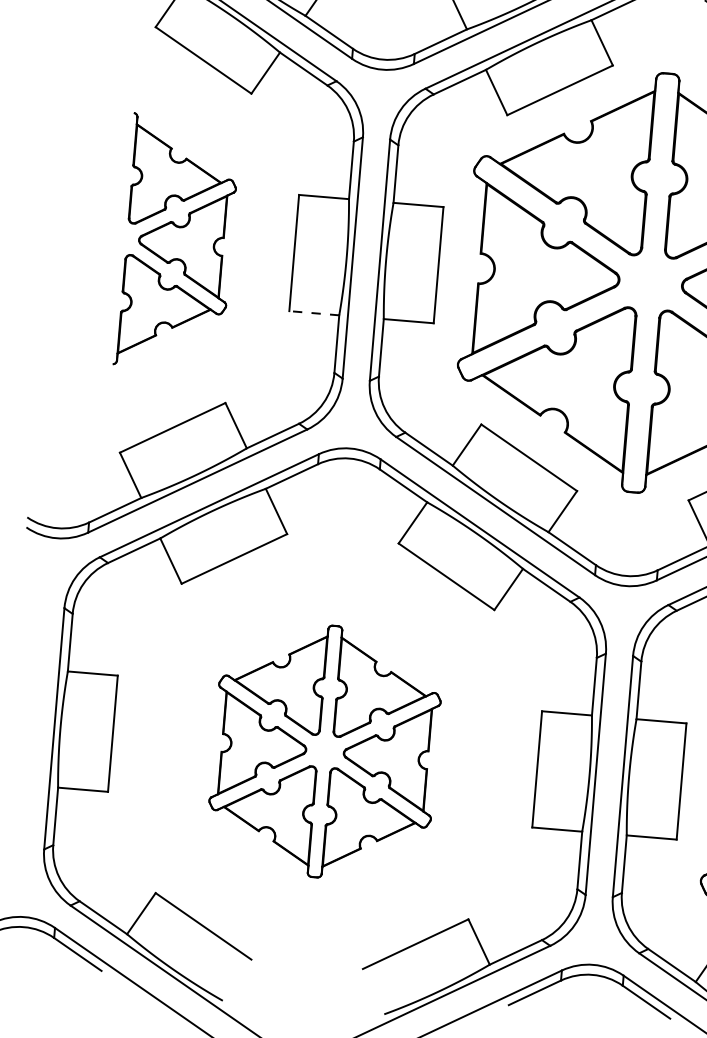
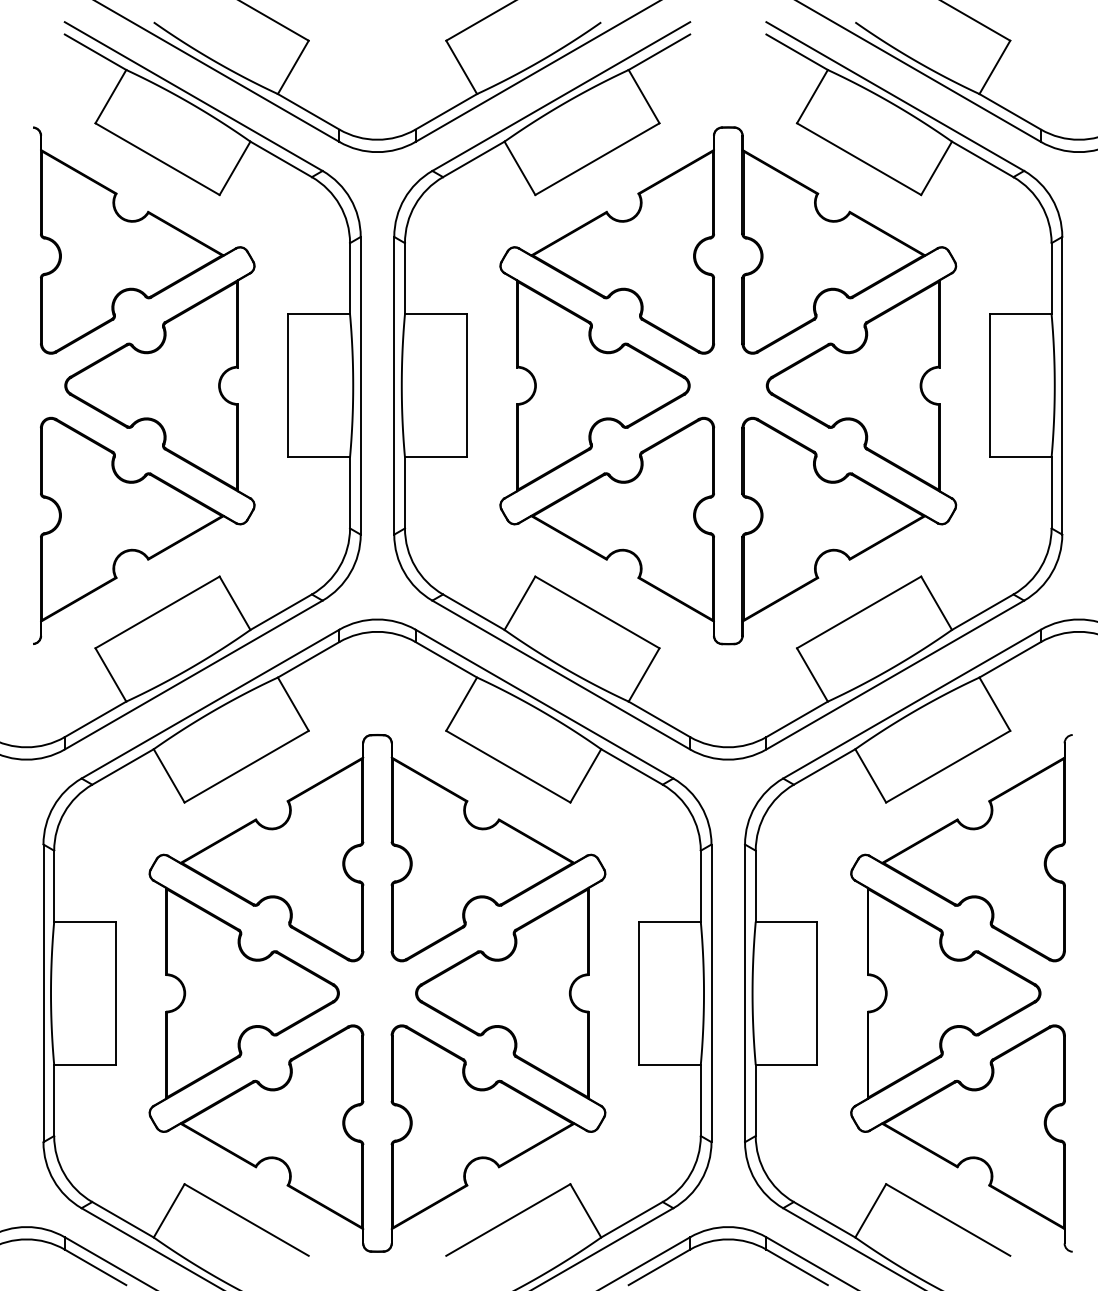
part: (177, 243) -> (144, 385), size x1.67
line: (314, 313) -> (319, 457), dashed -> solid
part: (325, 751) -> (377, 993), size x1.67

